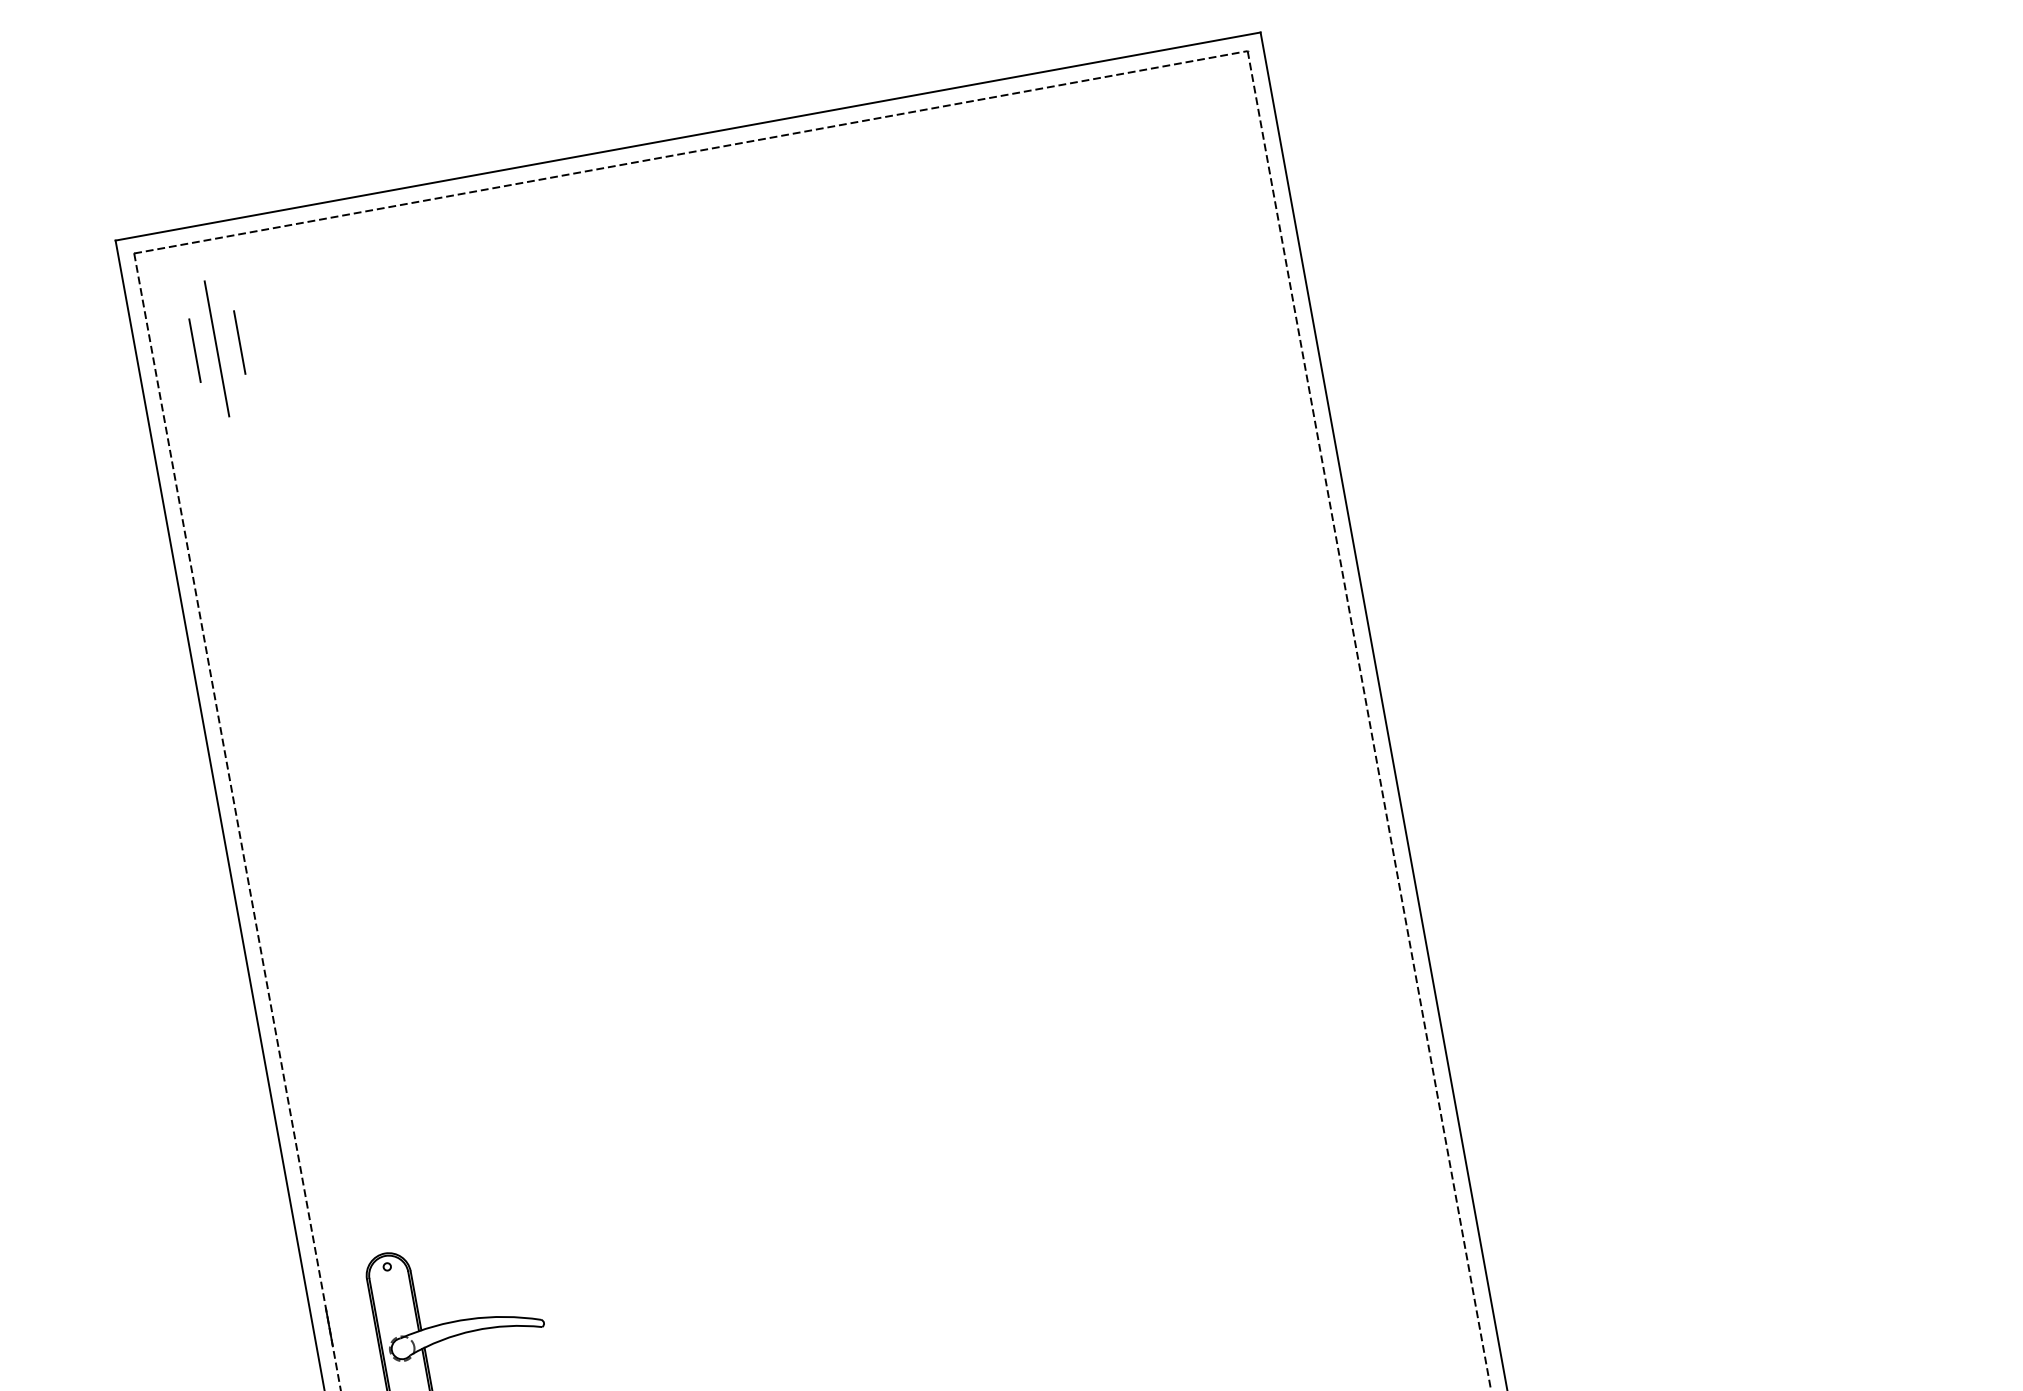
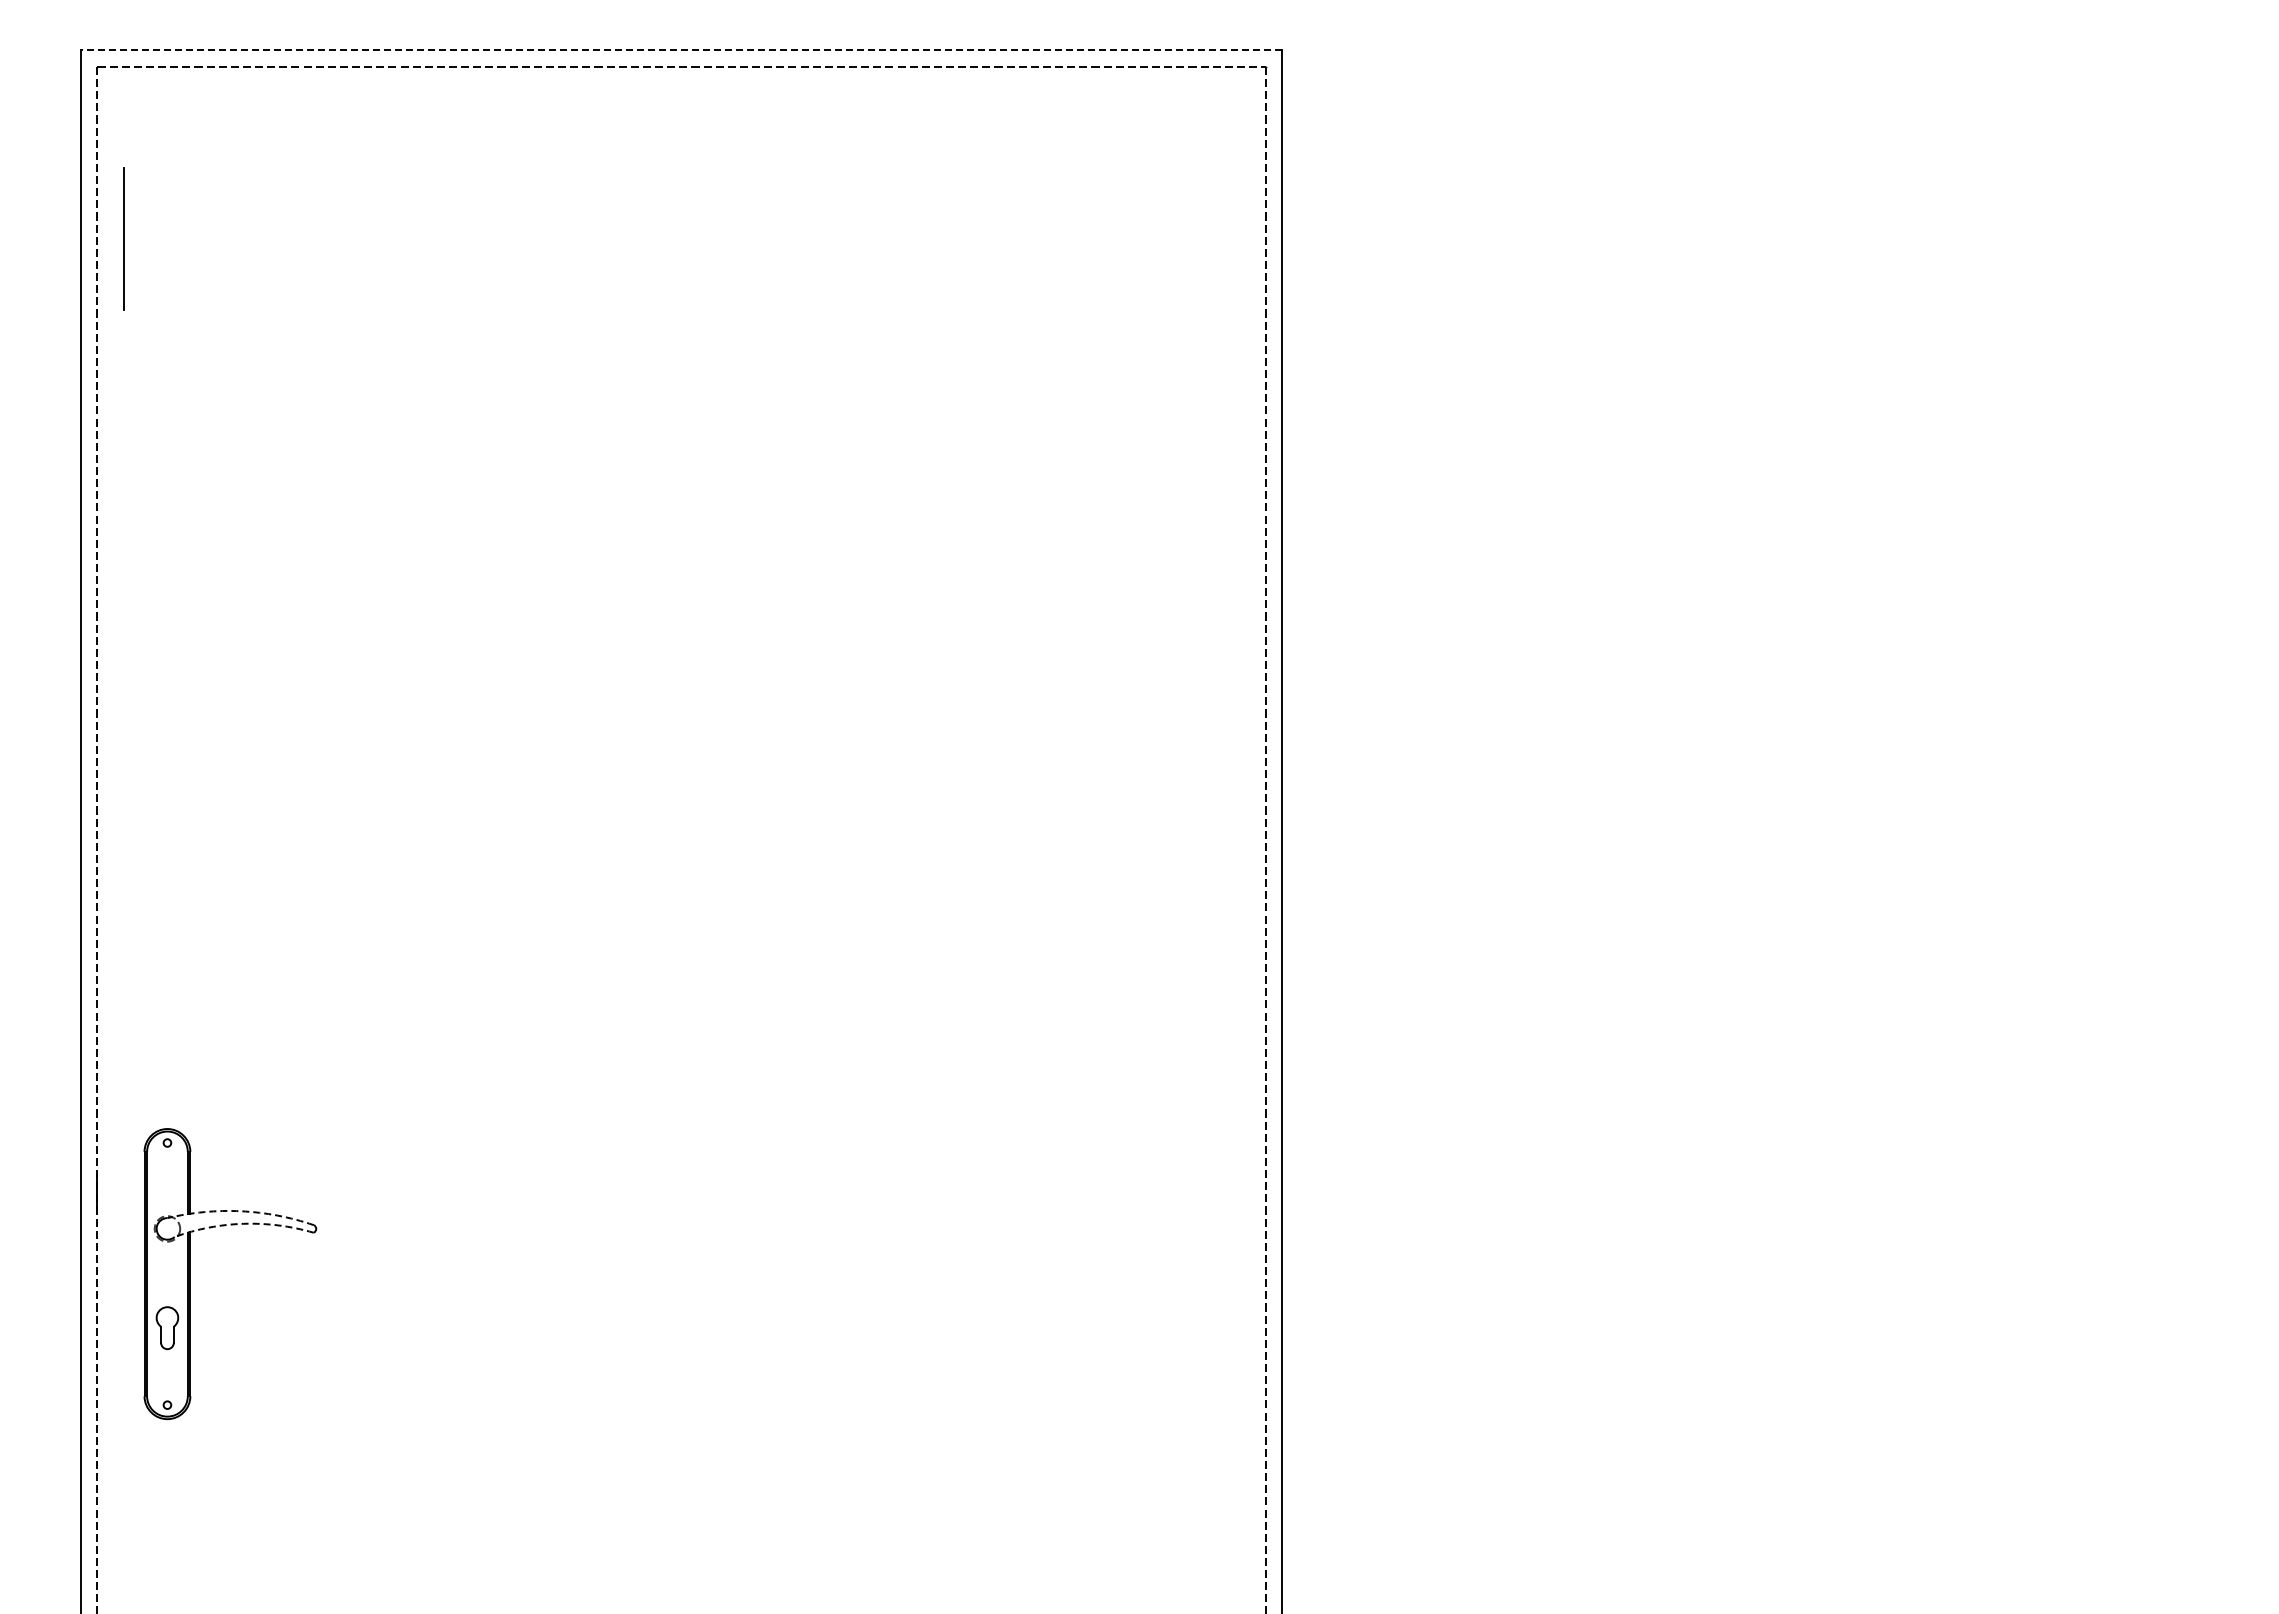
line: (688, 136) -> (681, 50), solid -> dashed
line: (239, 342) -> (188, 176), removed
line: (216, 348) -> (123, 238), moved
line: (195, 350) -> (141, 176), removed
arc: (469, 1319) -> (241, 1211), solid -> dashed
arc: (473, 1330) -> (243, 1223), solid -> dashed

